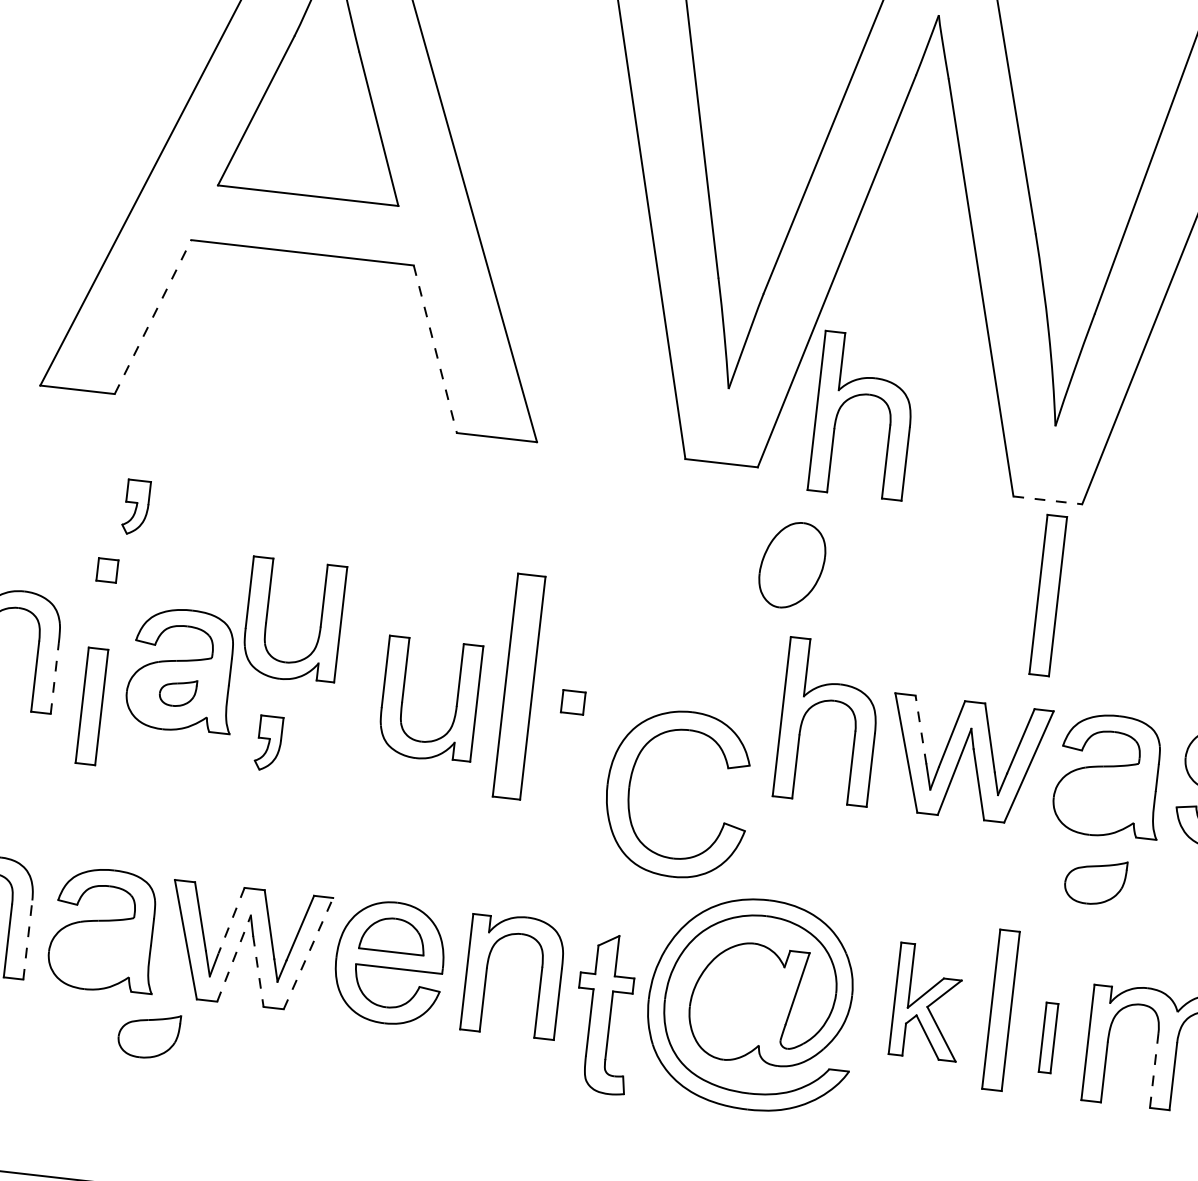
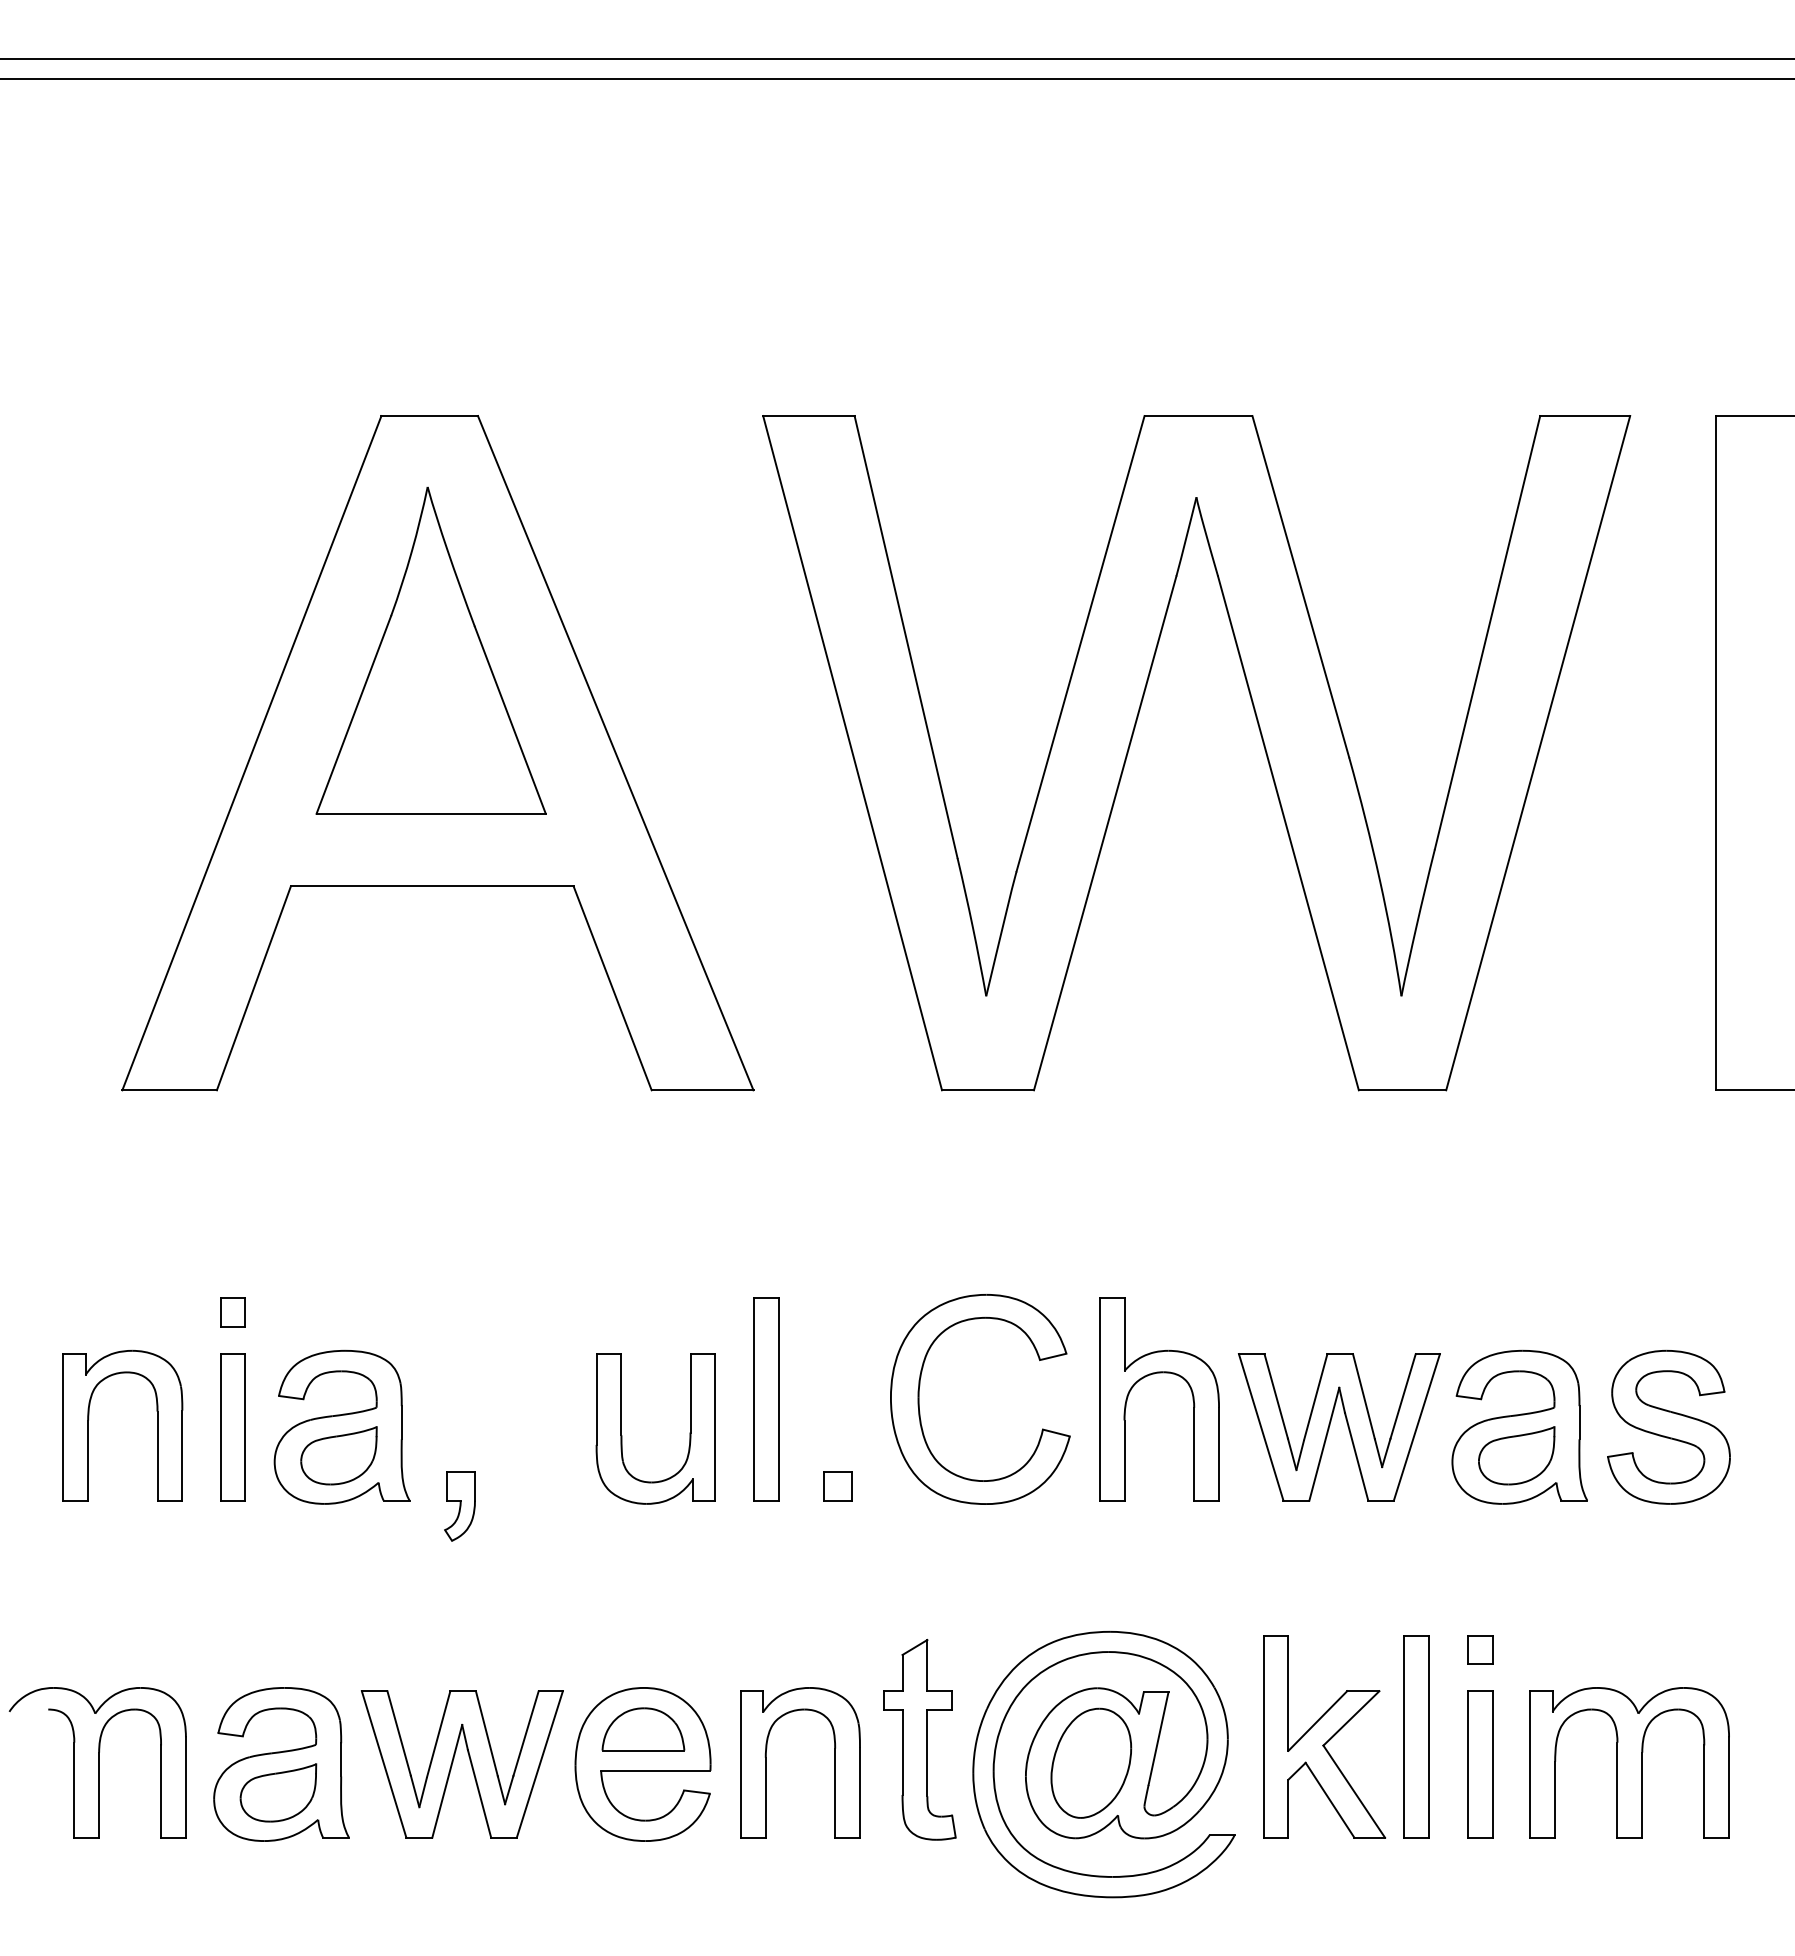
line: (152, 317) -> (253, 988), dashed -> solid
line: (435, 349) -> (612, 988), dashed -> solid
part: (862, 395) -> (1154, 985), removed
line: (1047, 500) -> (1402, 1090), dashed -> solid
part: (135, 507) -> (259, 1229), removed
part: (792, 564) -> (1091, 1762), moved
part: (1048, 595) -> (1416, 1209), removed
part: (266, 622) -> (440, 1355), removed
line: (54, 678) -> (182, 1455), dashed -> solid
part: (519, 686) -> (766, 1399), size x0.71
part: (177, 692) -> (338, 1455), size x1.67
part: (572, 702) -> (837, 1486), moved
part: (91, 706) -> (232, 1427), moved
line: (921, 730) -> (1276, 1396), dashed -> solid
part: (629, 788) -> (919, 1399), moved
part: (1095, 881) -> (1516, 1455), moved
line: (231, 920) -> (438, 1734), dashed -> solid
line: (27, 939) -> (185, 1787), dashed -> solid
part: (1059, 947) -> (1480, 1649), added
line: (308, 953) -> (539, 1764), dashed -> solid
line: (234, 957) -> (447, 1780), dashed -> solid
line: (258, 971) -> (479, 1794), dashed -> solid
part: (928, 1001) -> (1324, 1736), size x1.43
part: (604, 1013) -> (919, 1739), moved
part: (149, 1035) -> (278, 1792), moved
part: (1048, 1037) -> (1480, 1764), size x1.67
line: (1154, 1070) -> (1617, 1790), dashed -> solid

